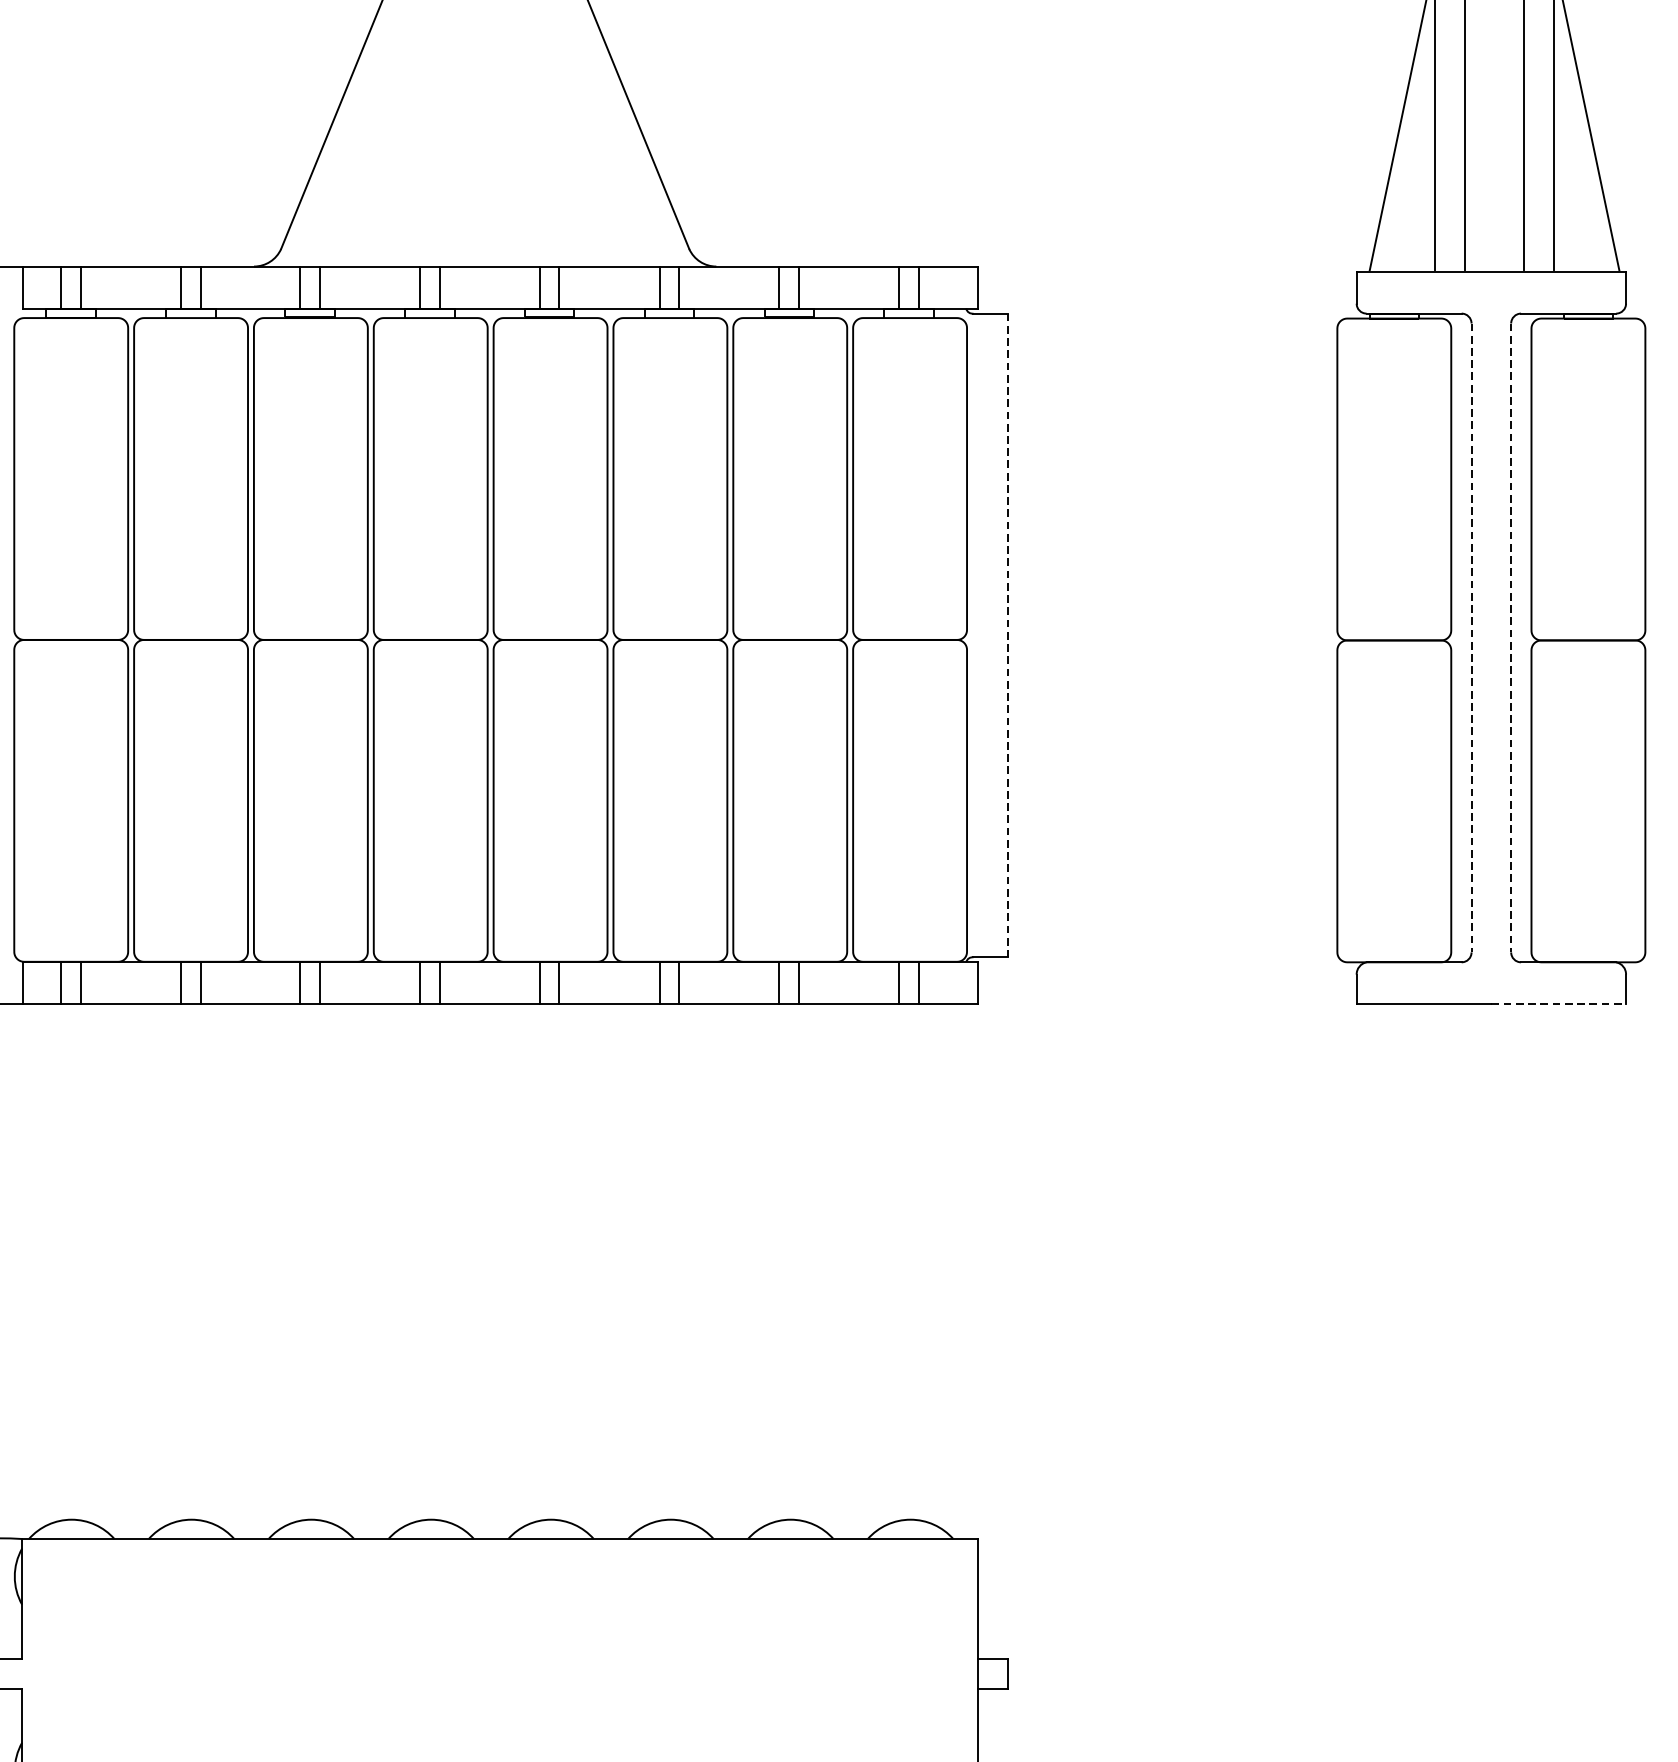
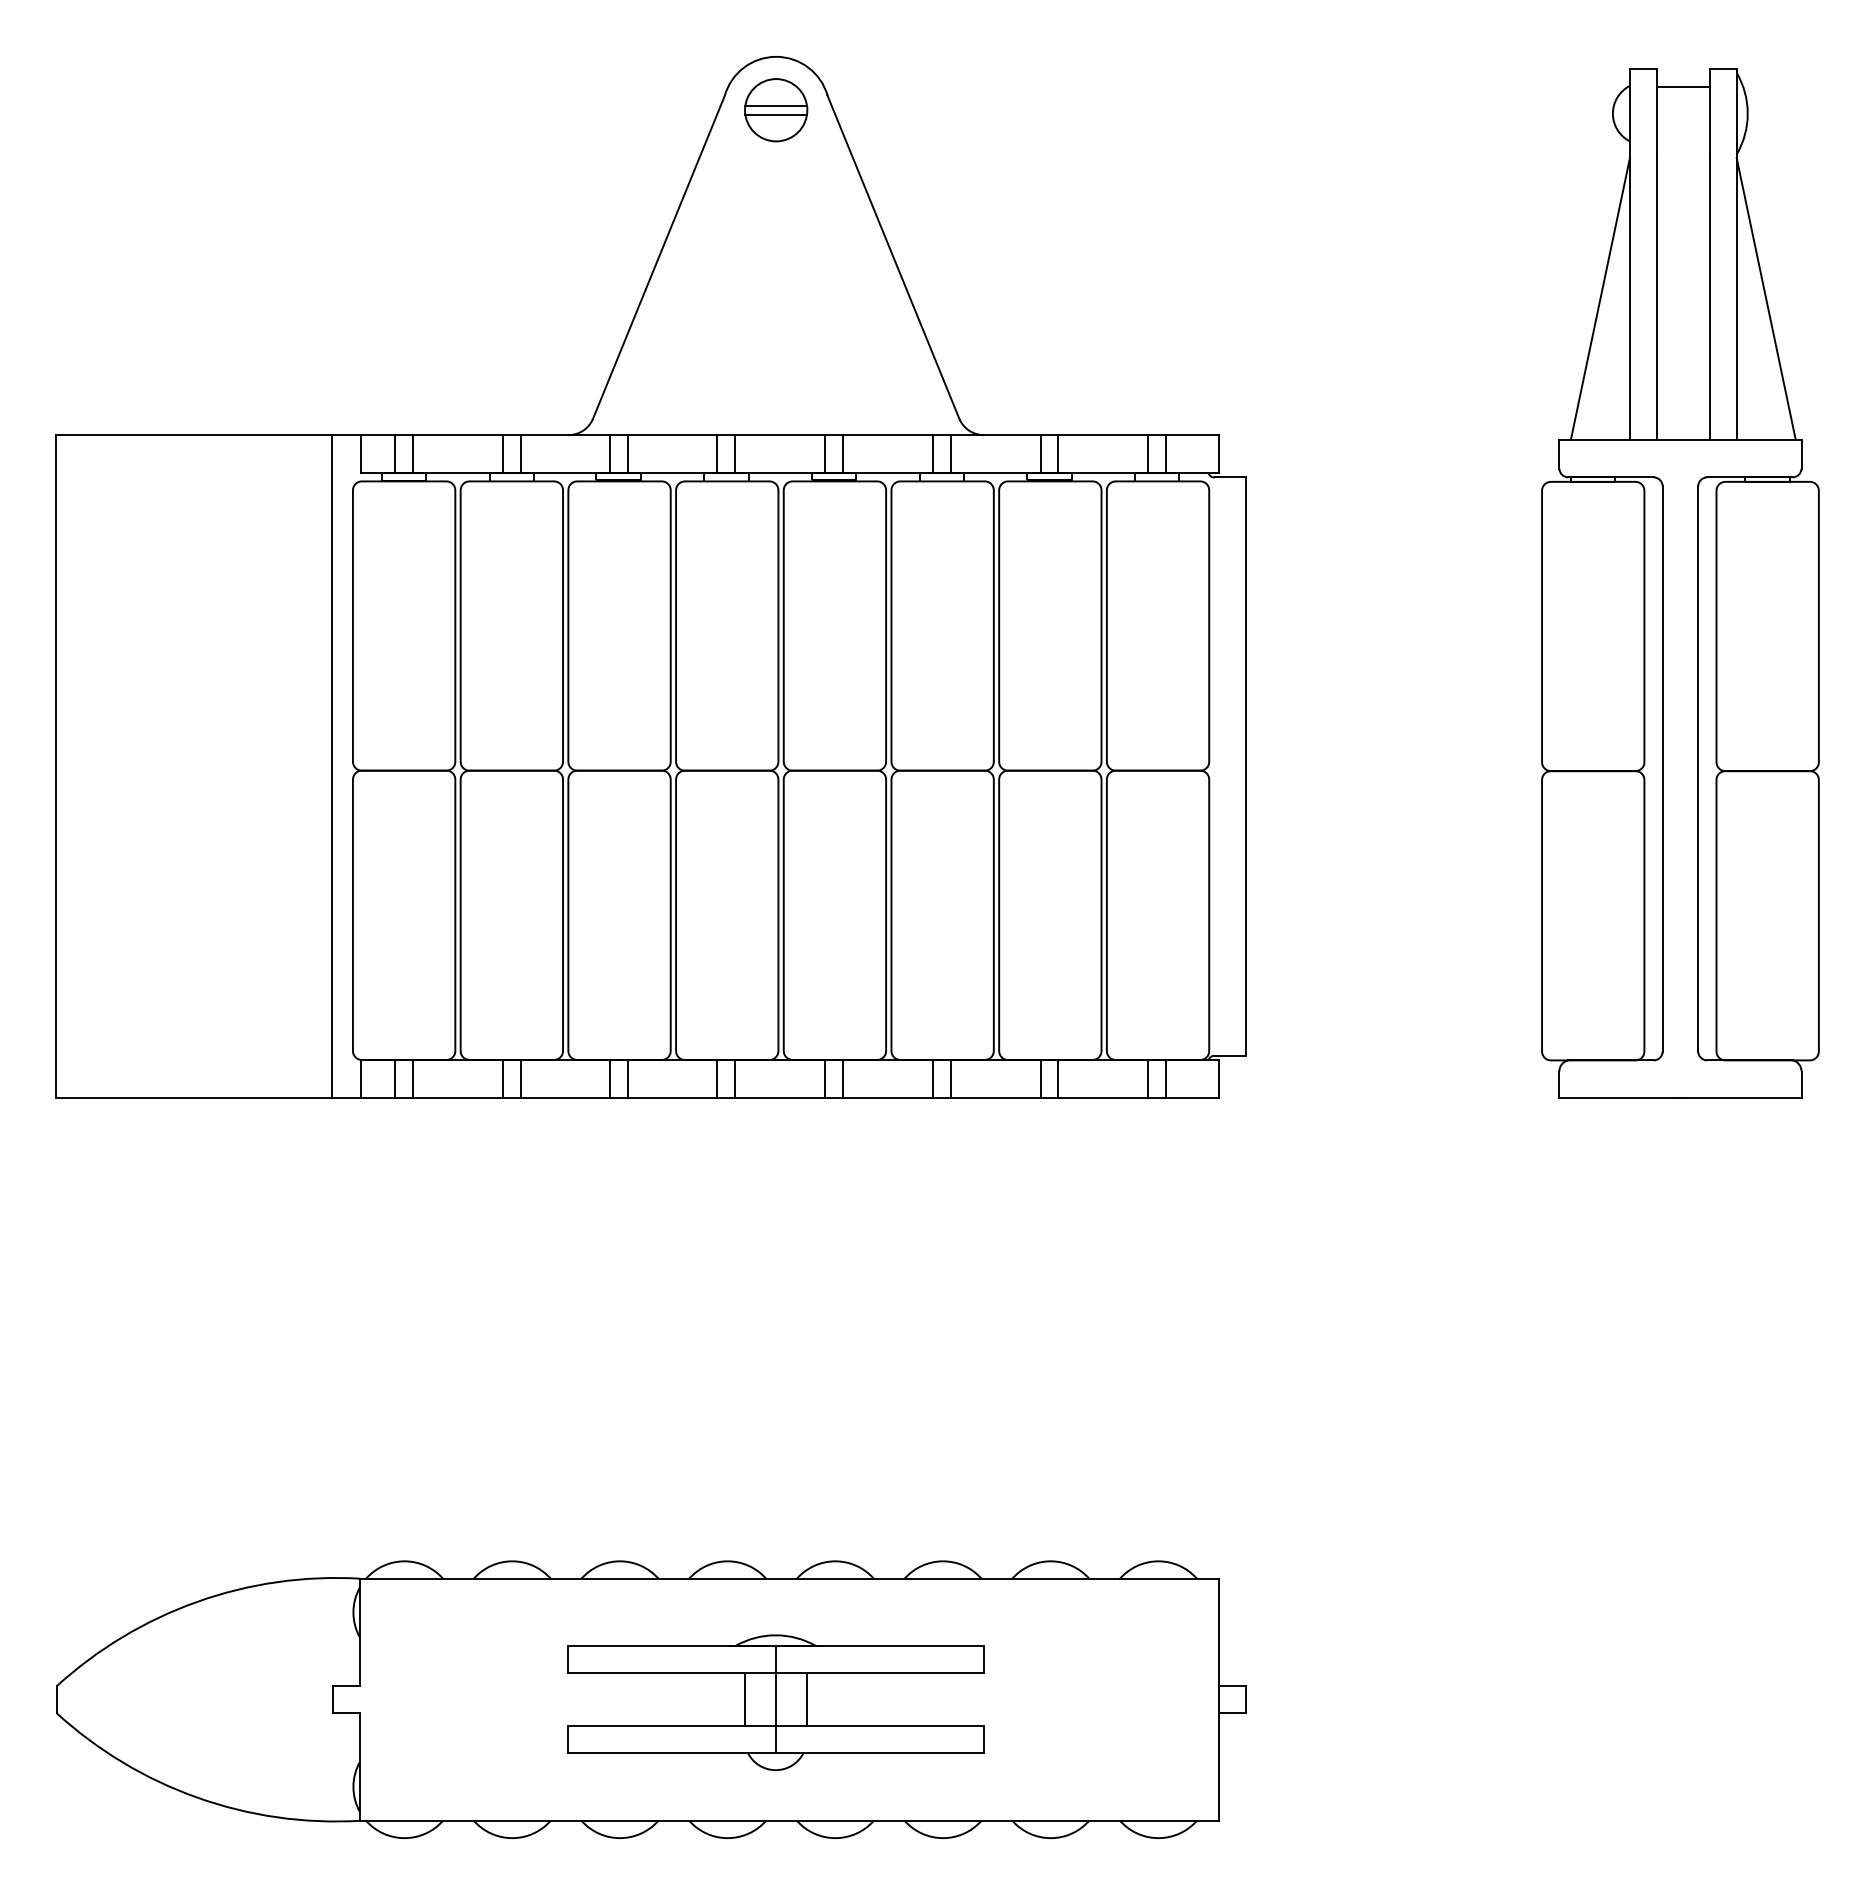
line: (1008, 636) -> (1246, 767), dashed -> solid
line: (1471, 637) -> (1662, 768), dashed -> solid
line: (1511, 637) -> (1698, 768), dashed -> solid
line: (1558, 1004) -> (1740, 1098), dashed -> solid
part: (484, 1676) -> (775, 1702), added

